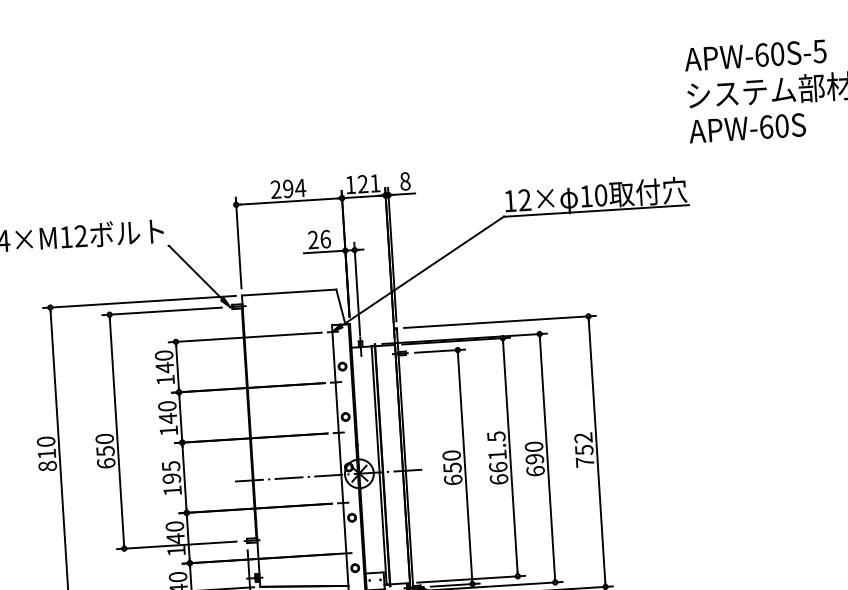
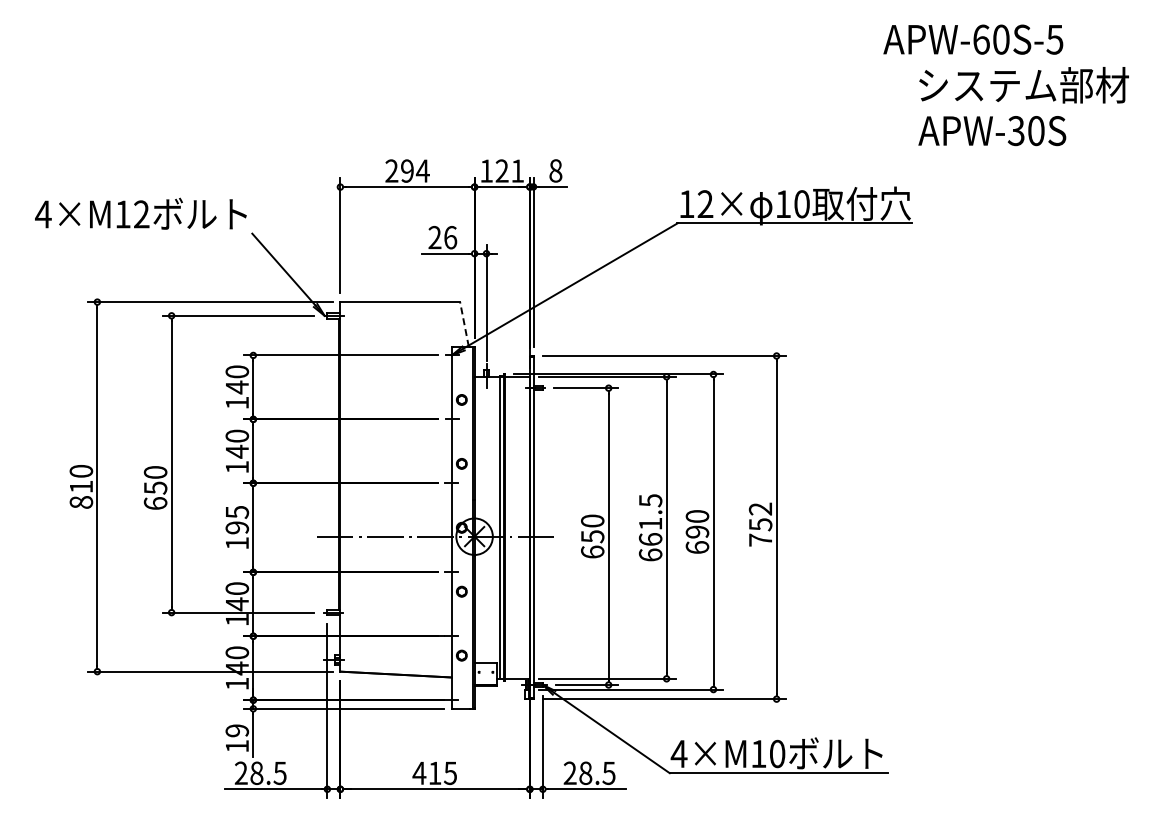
text: (755, 55) -> (973, 39), moved
text: (765, 127) -> (1015, 131), APW-60S -> APW-30S
line: (340, 307) -> (464, 324), solid -> dashed

